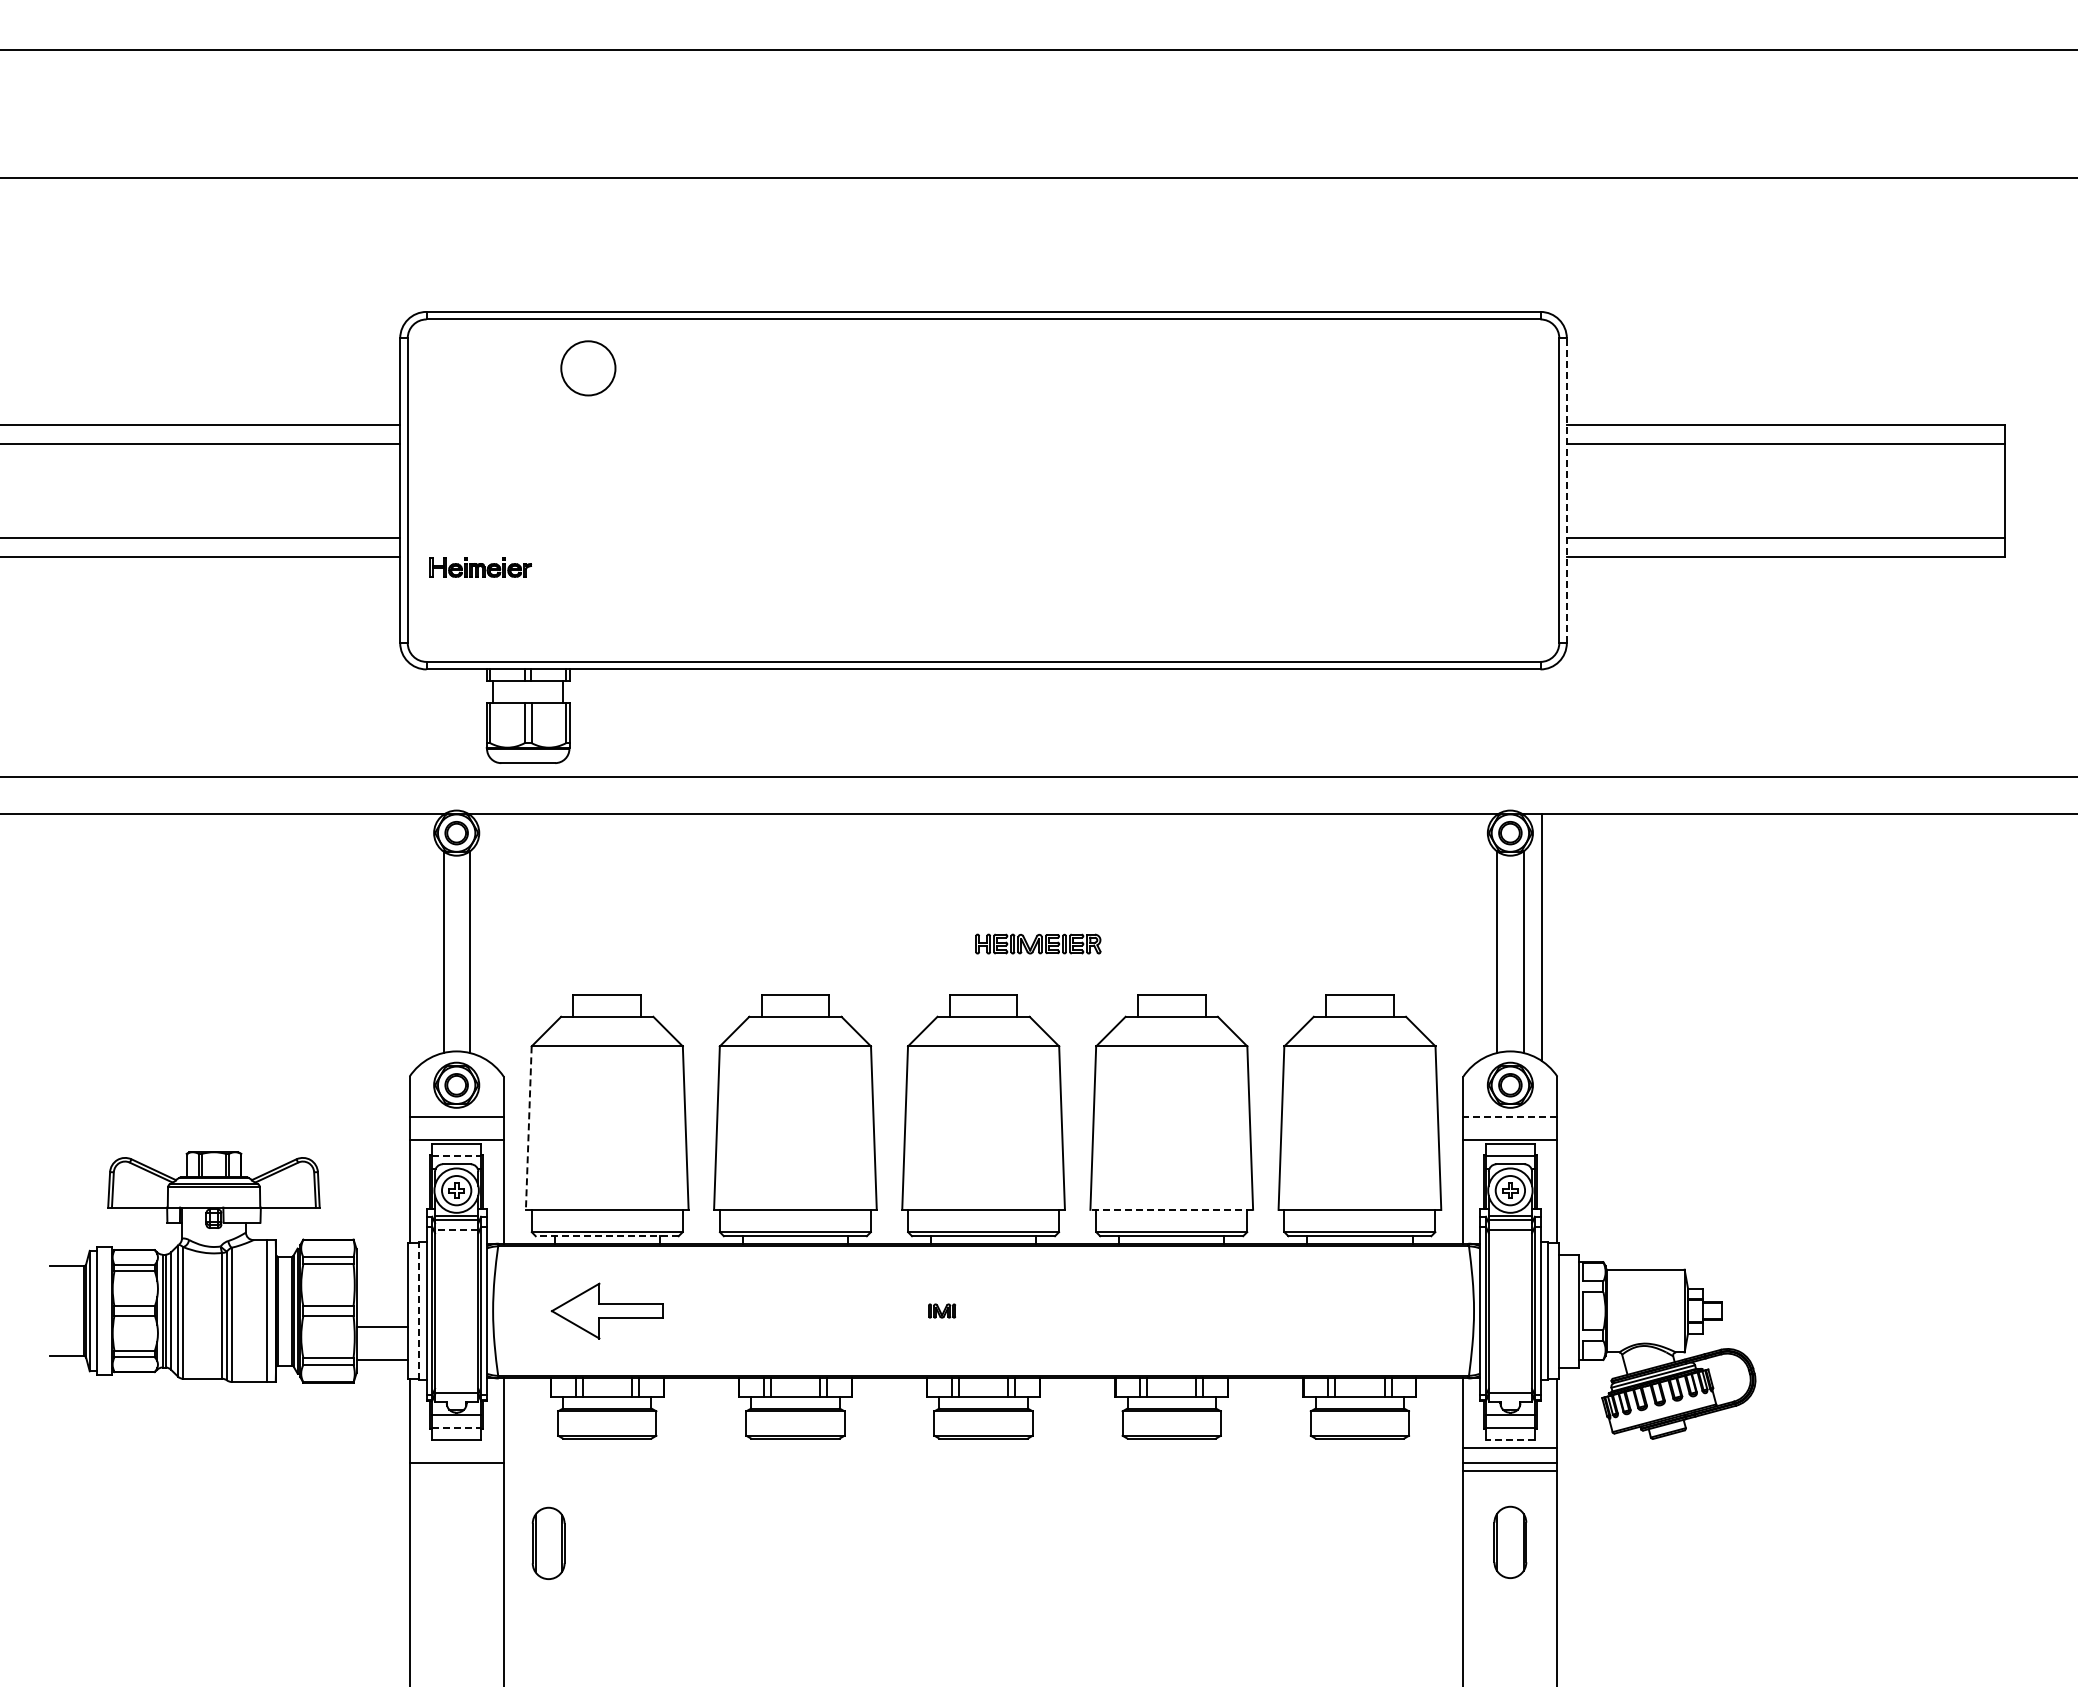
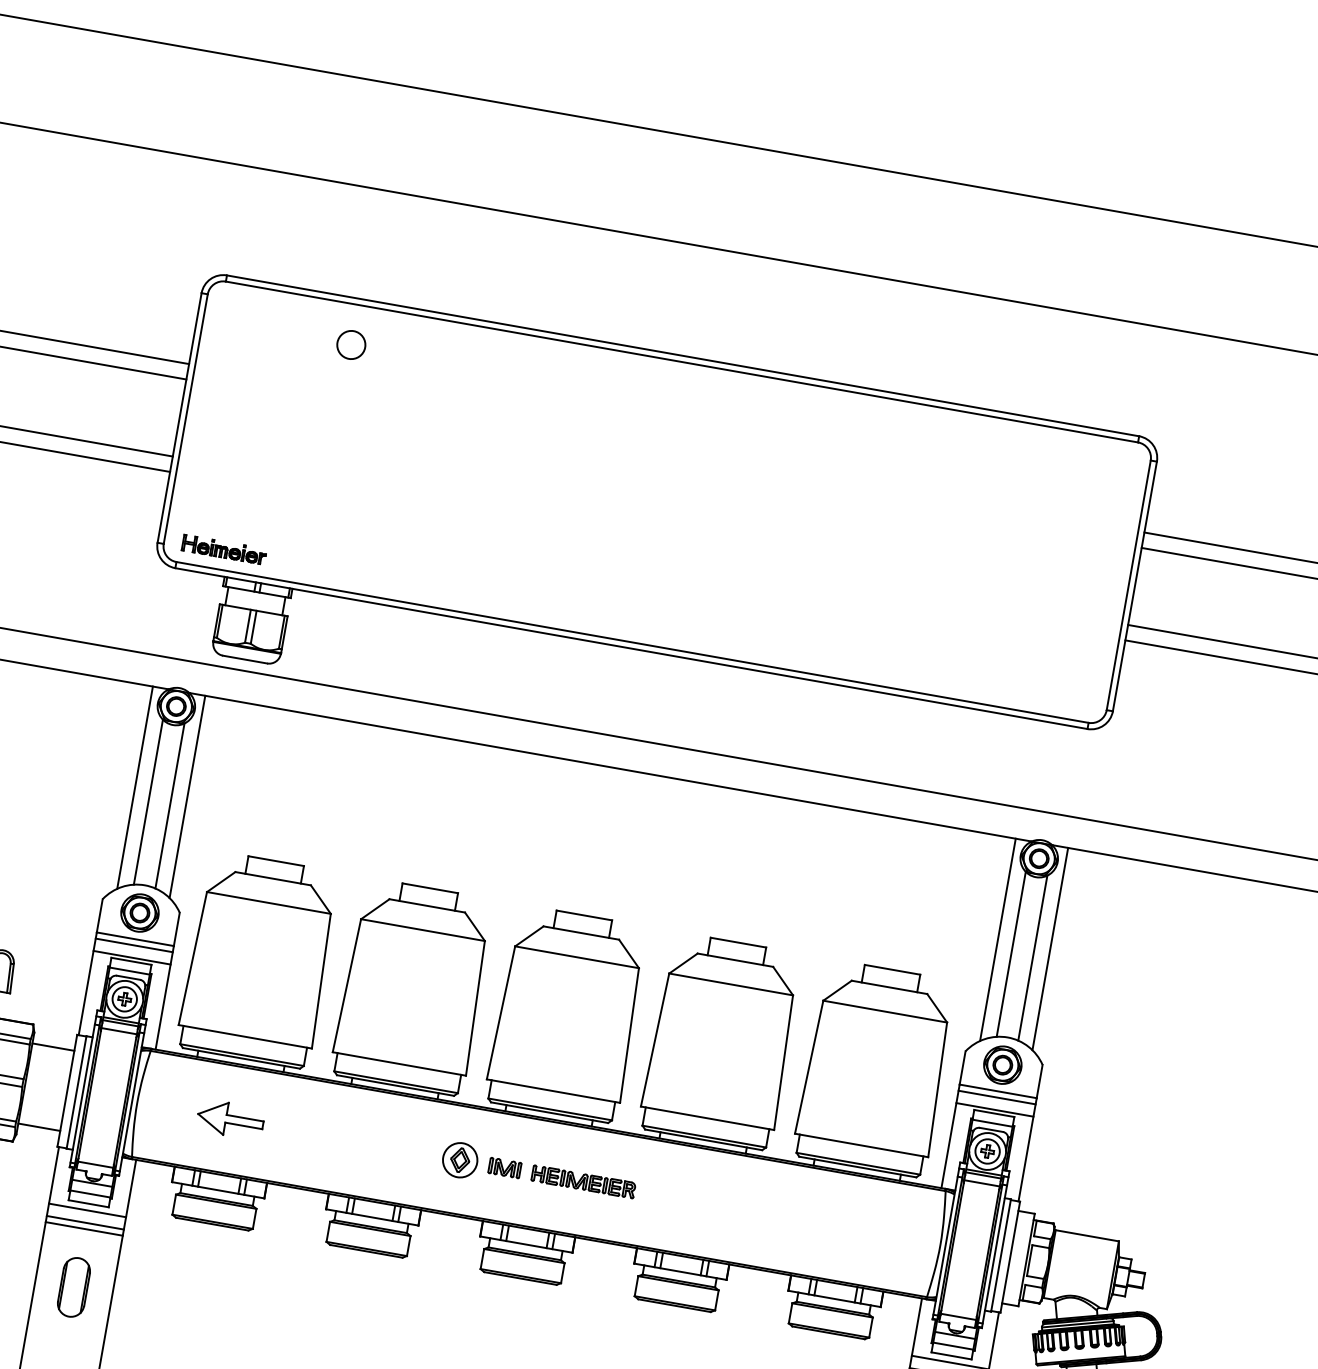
circle: (588, 368) -> (351, 345), size x0.62
line: (1566, 490) -> (1134, 586), dashed -> solid
part: (480, 567) -> (224, 549), moved
line: (424, 937) -> (134, 787), added
line: (488, 937) -> (187, 796), added
line: (1478, 937) -> (998, 939), added
part: (1038, 943) -> (583, 1181), moved
line: (1509, 1117) -> (997, 1091), dashed -> solid
line: (456, 1124) -> (134, 945), added
line: (1510, 1124) -> (997, 1097), added
line: (528, 1128) -> (192, 958), dashed -> solid
line: (457, 1156) -> (130, 971), dashed -> solid
line: (1171, 1209) -> (707, 1117), dashed -> solid
line: (456, 1229) -> (119, 1031), dashed -> solid
line: (607, 1236) -> (241, 1058), dashed -> solid
part: (606, 1310) -> (230, 1119), size x0.71
part: (887, 1310) -> (460, 1159), added
part: (941, 1310) -> (504, 1167), size x1.43
line: (419, 1311) -> (76, 1092), dashed -> solid
line: (381, 1327) -> (52, 1047), moved
line: (457, 1428) -> (91, 1194), dashed -> solid
line: (1509, 1440) -> (950, 1355), dashed -> solid
line: (456, 1448) -> (87, 1210), added
line: (456, 1471) -> (84, 1229), added
part: (548, 1542) -> (73, 1286), moved

